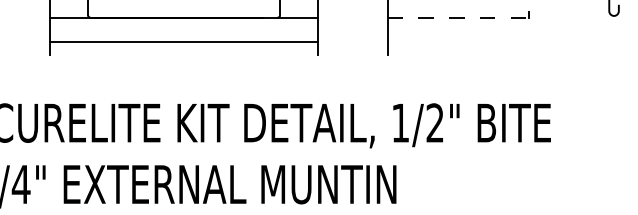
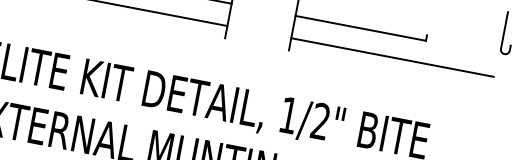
line: (458, 17) -> (360, 28), dashed -> solid
line: (497, 41) -> (392, 57), added

